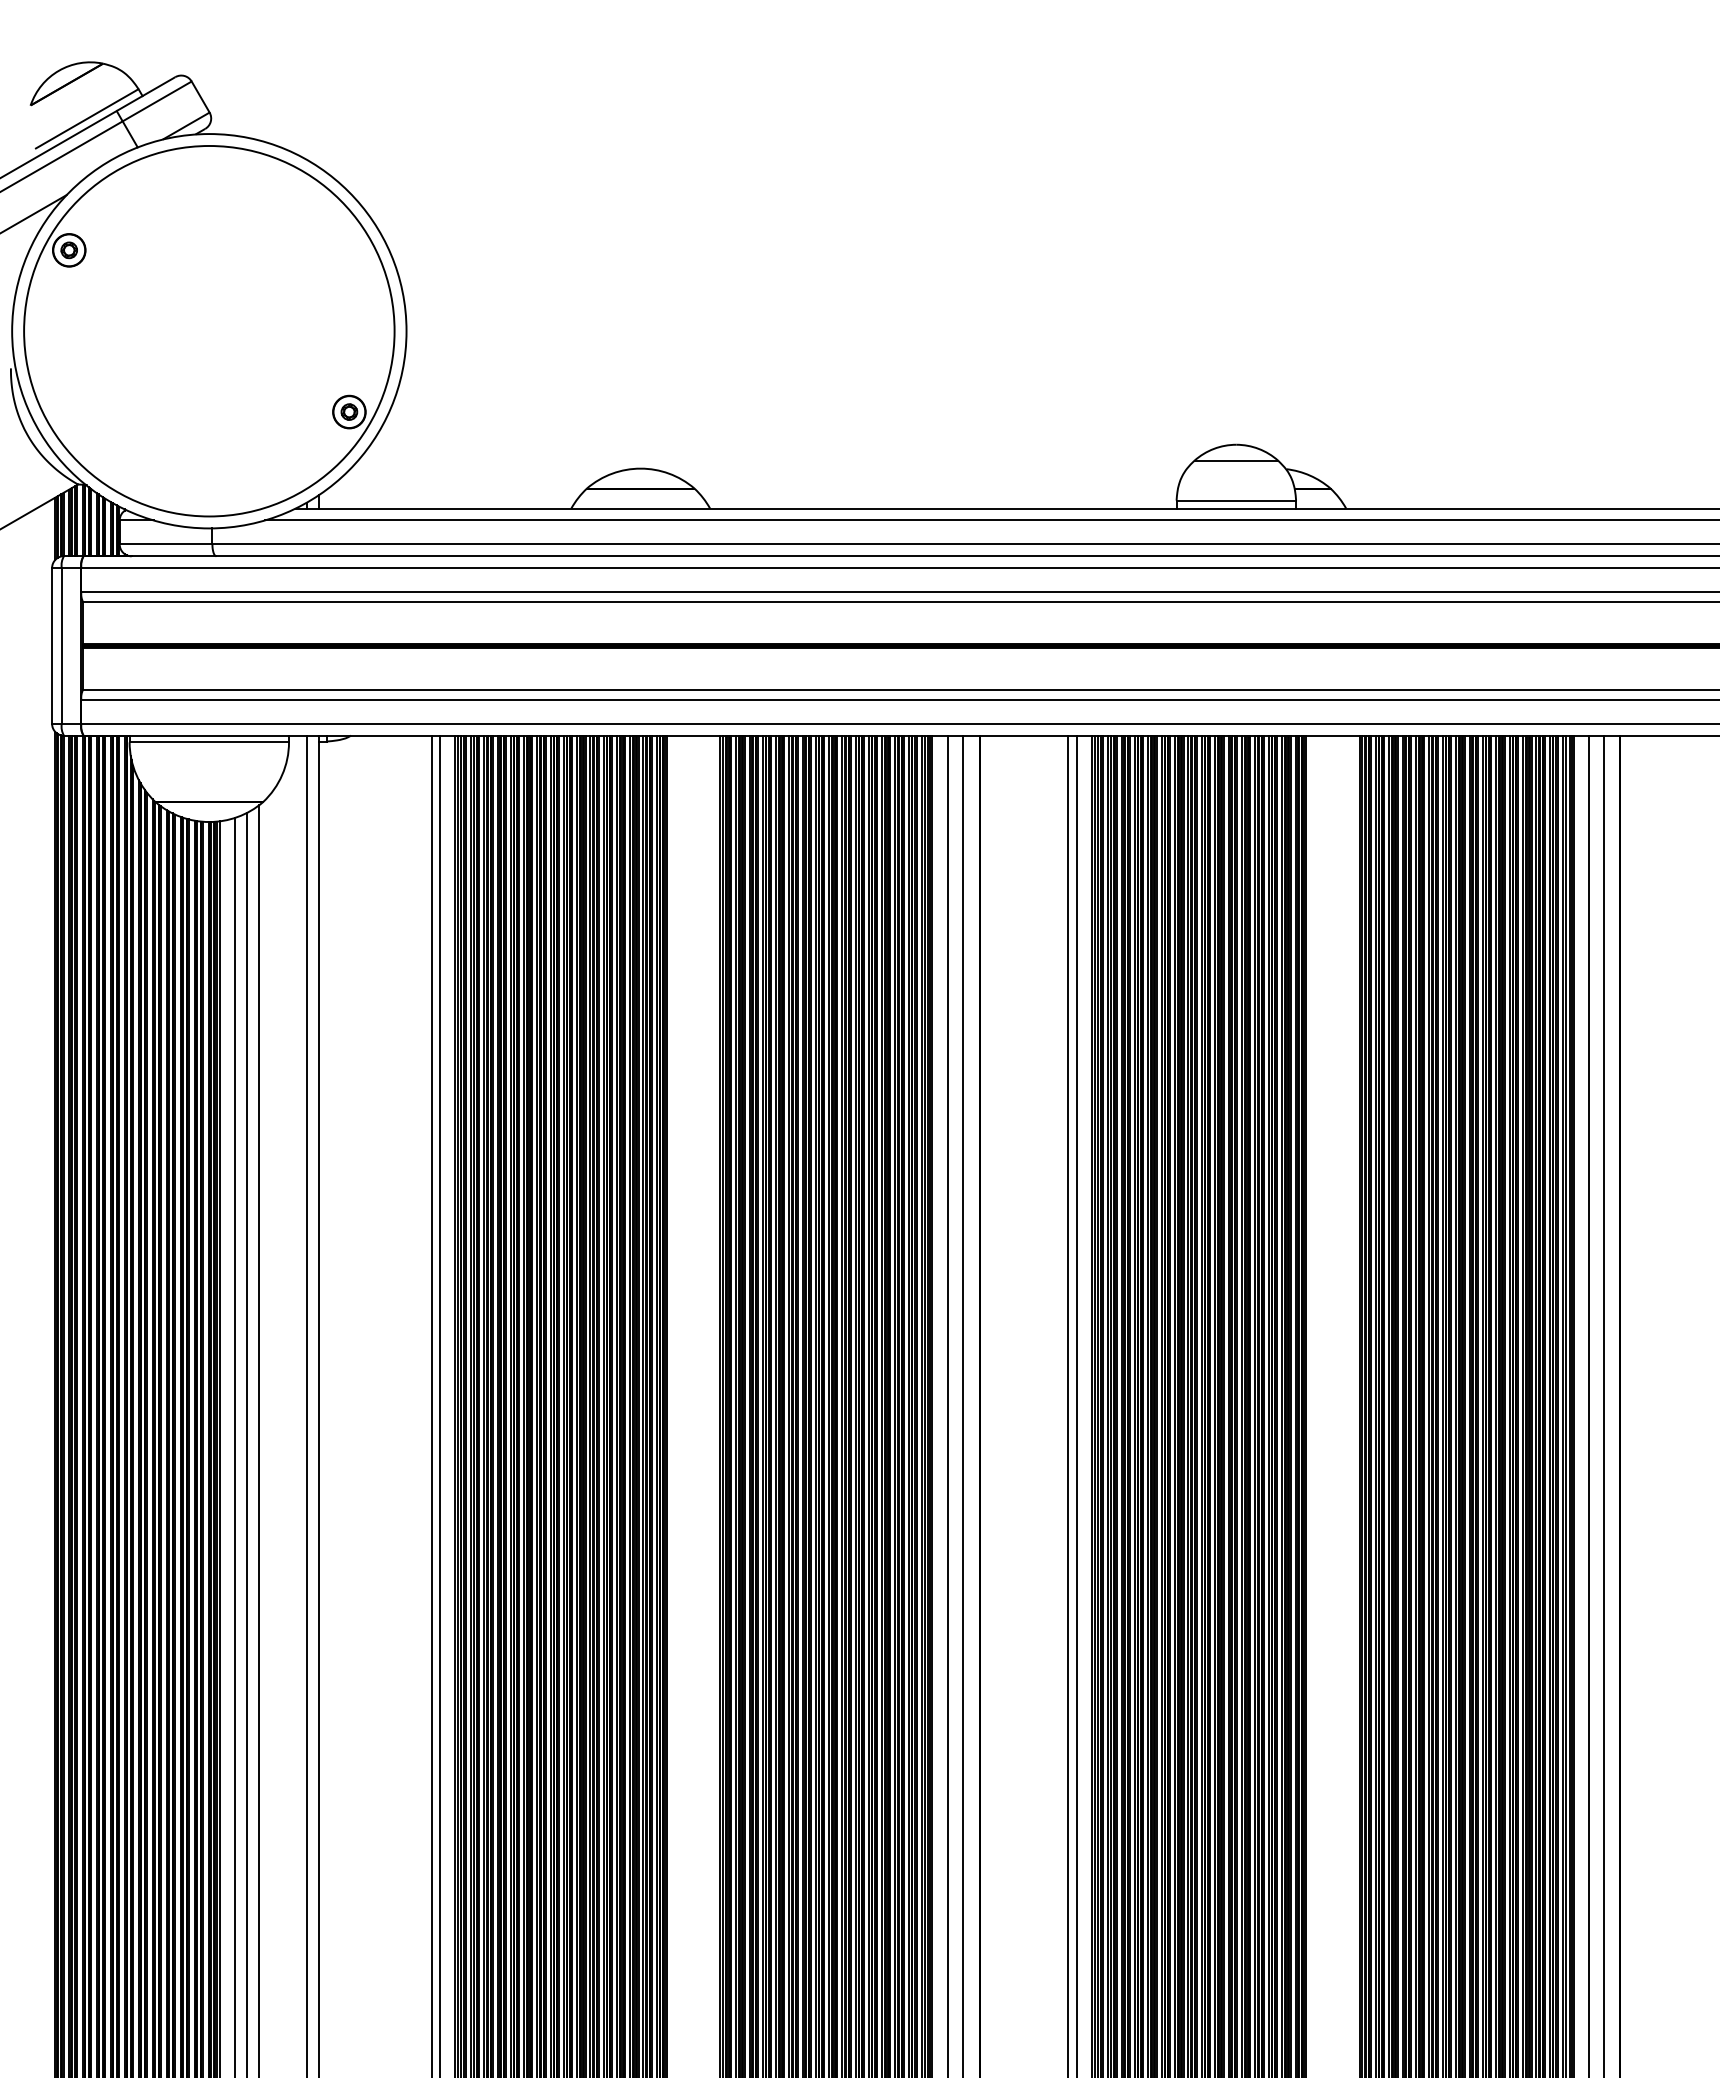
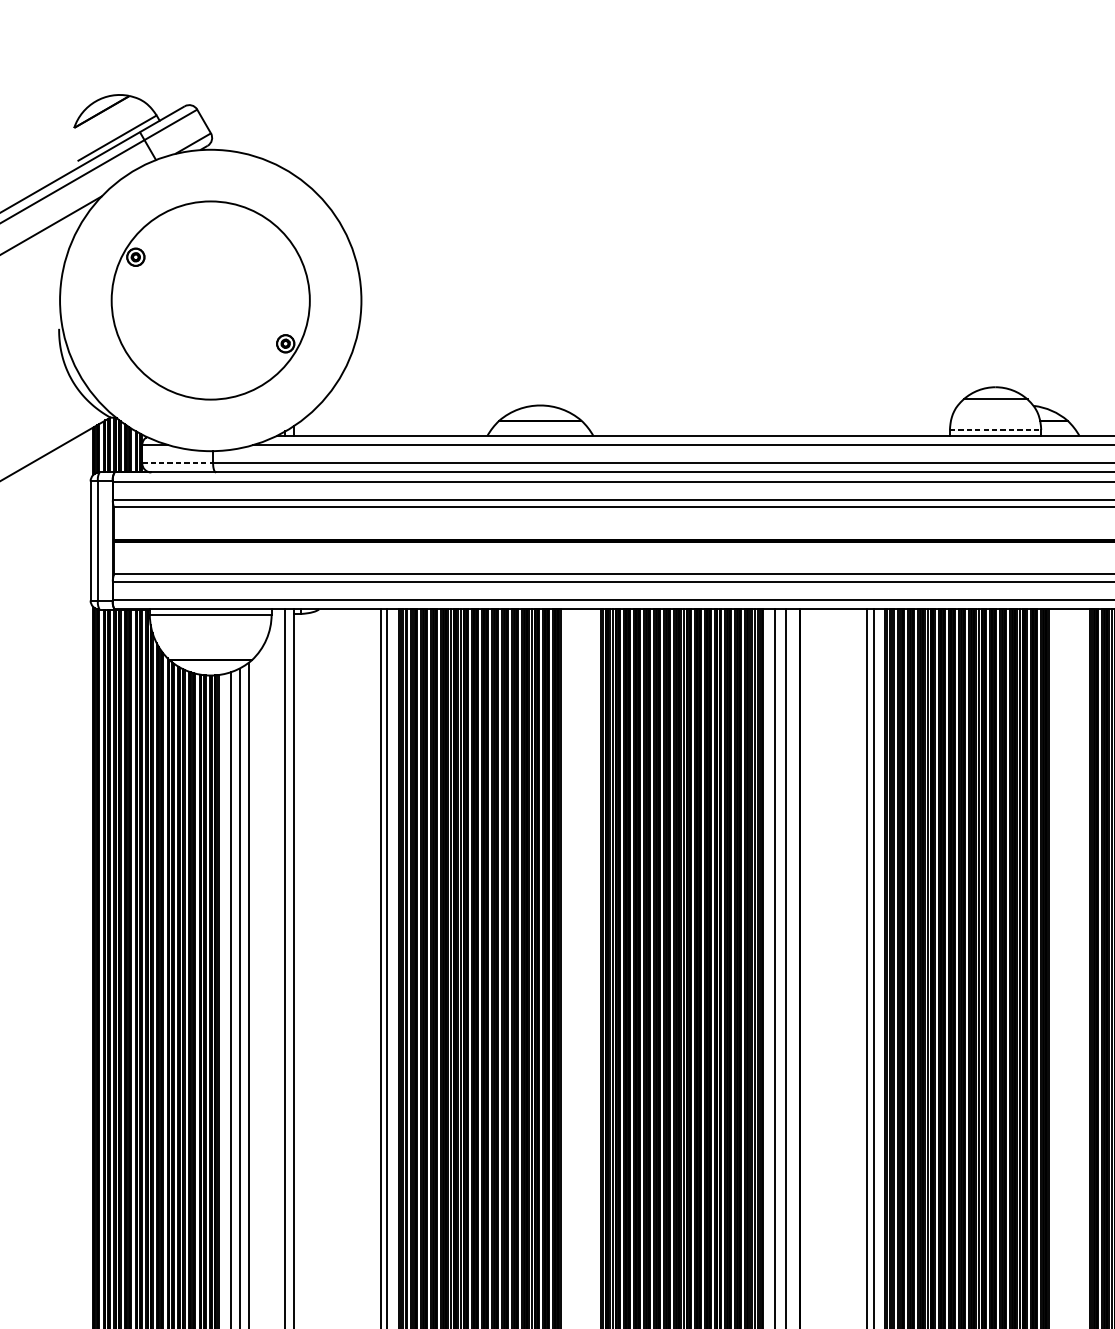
part: (209, 331) -> (210, 300), size x0.7
line: (1236, 500) -> (995, 429), solid -> dashed
line: (166, 544) -> (178, 463), solid -> dashed

